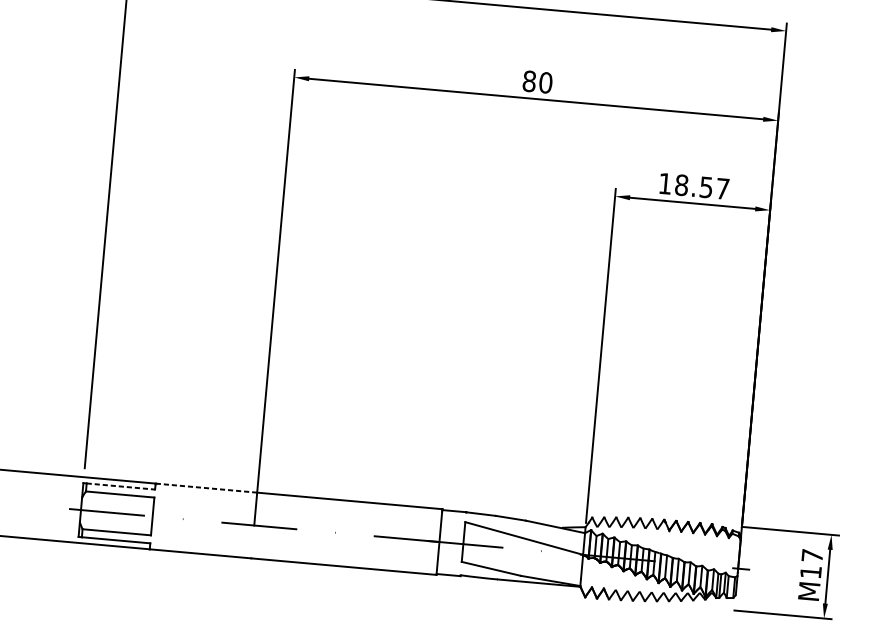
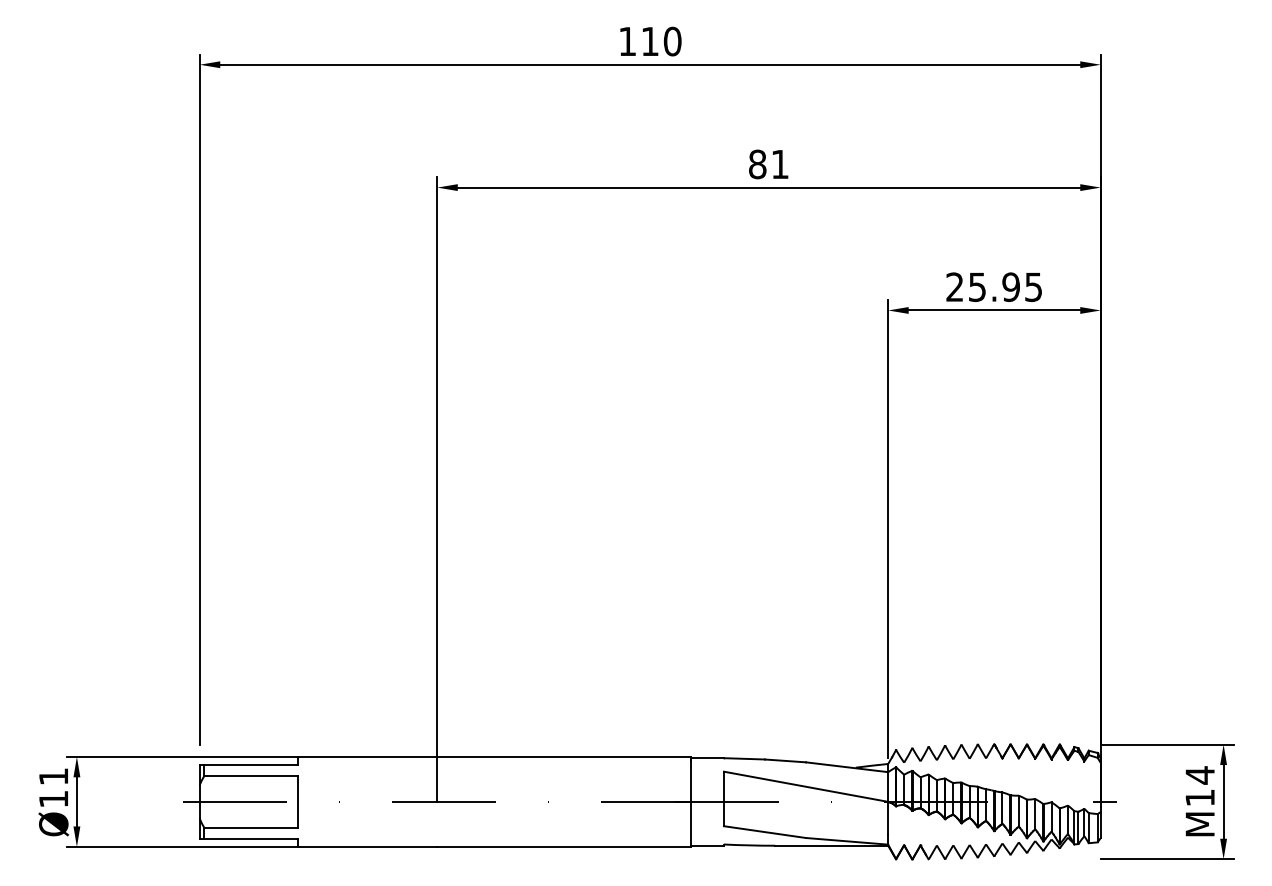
text: (546, 82) -> (780, 164), 80 -> 81
text: (693, 186) -> (993, 287), 18.57 -> 25.95
line: (121, 486) -> (251, 765), dashed -> solid
line: (206, 487) -> (367, 756), dashed -> solid
text: (811, 555) -> (1199, 775), M17 -> M14

